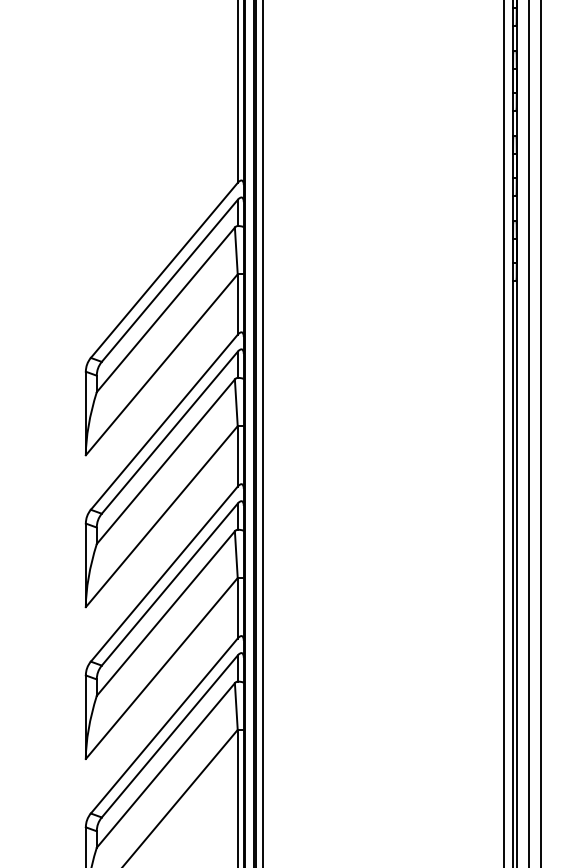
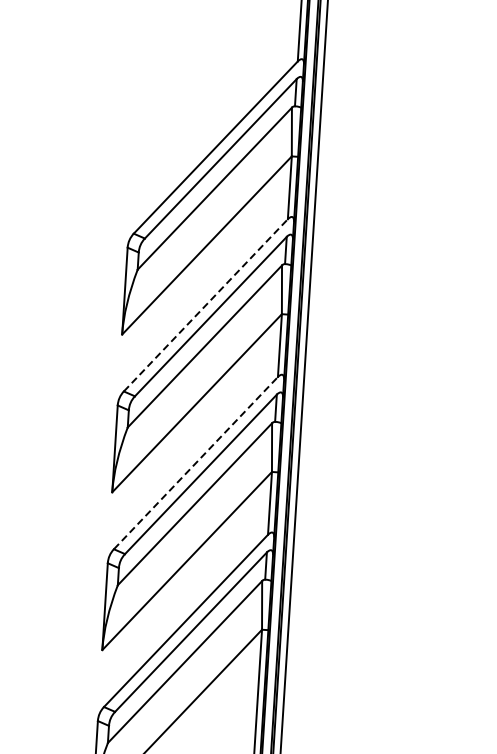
line: (164, 421) -> (206, 304), solid -> dashed
line: (164, 573) -> (196, 462), solid -> dashed

